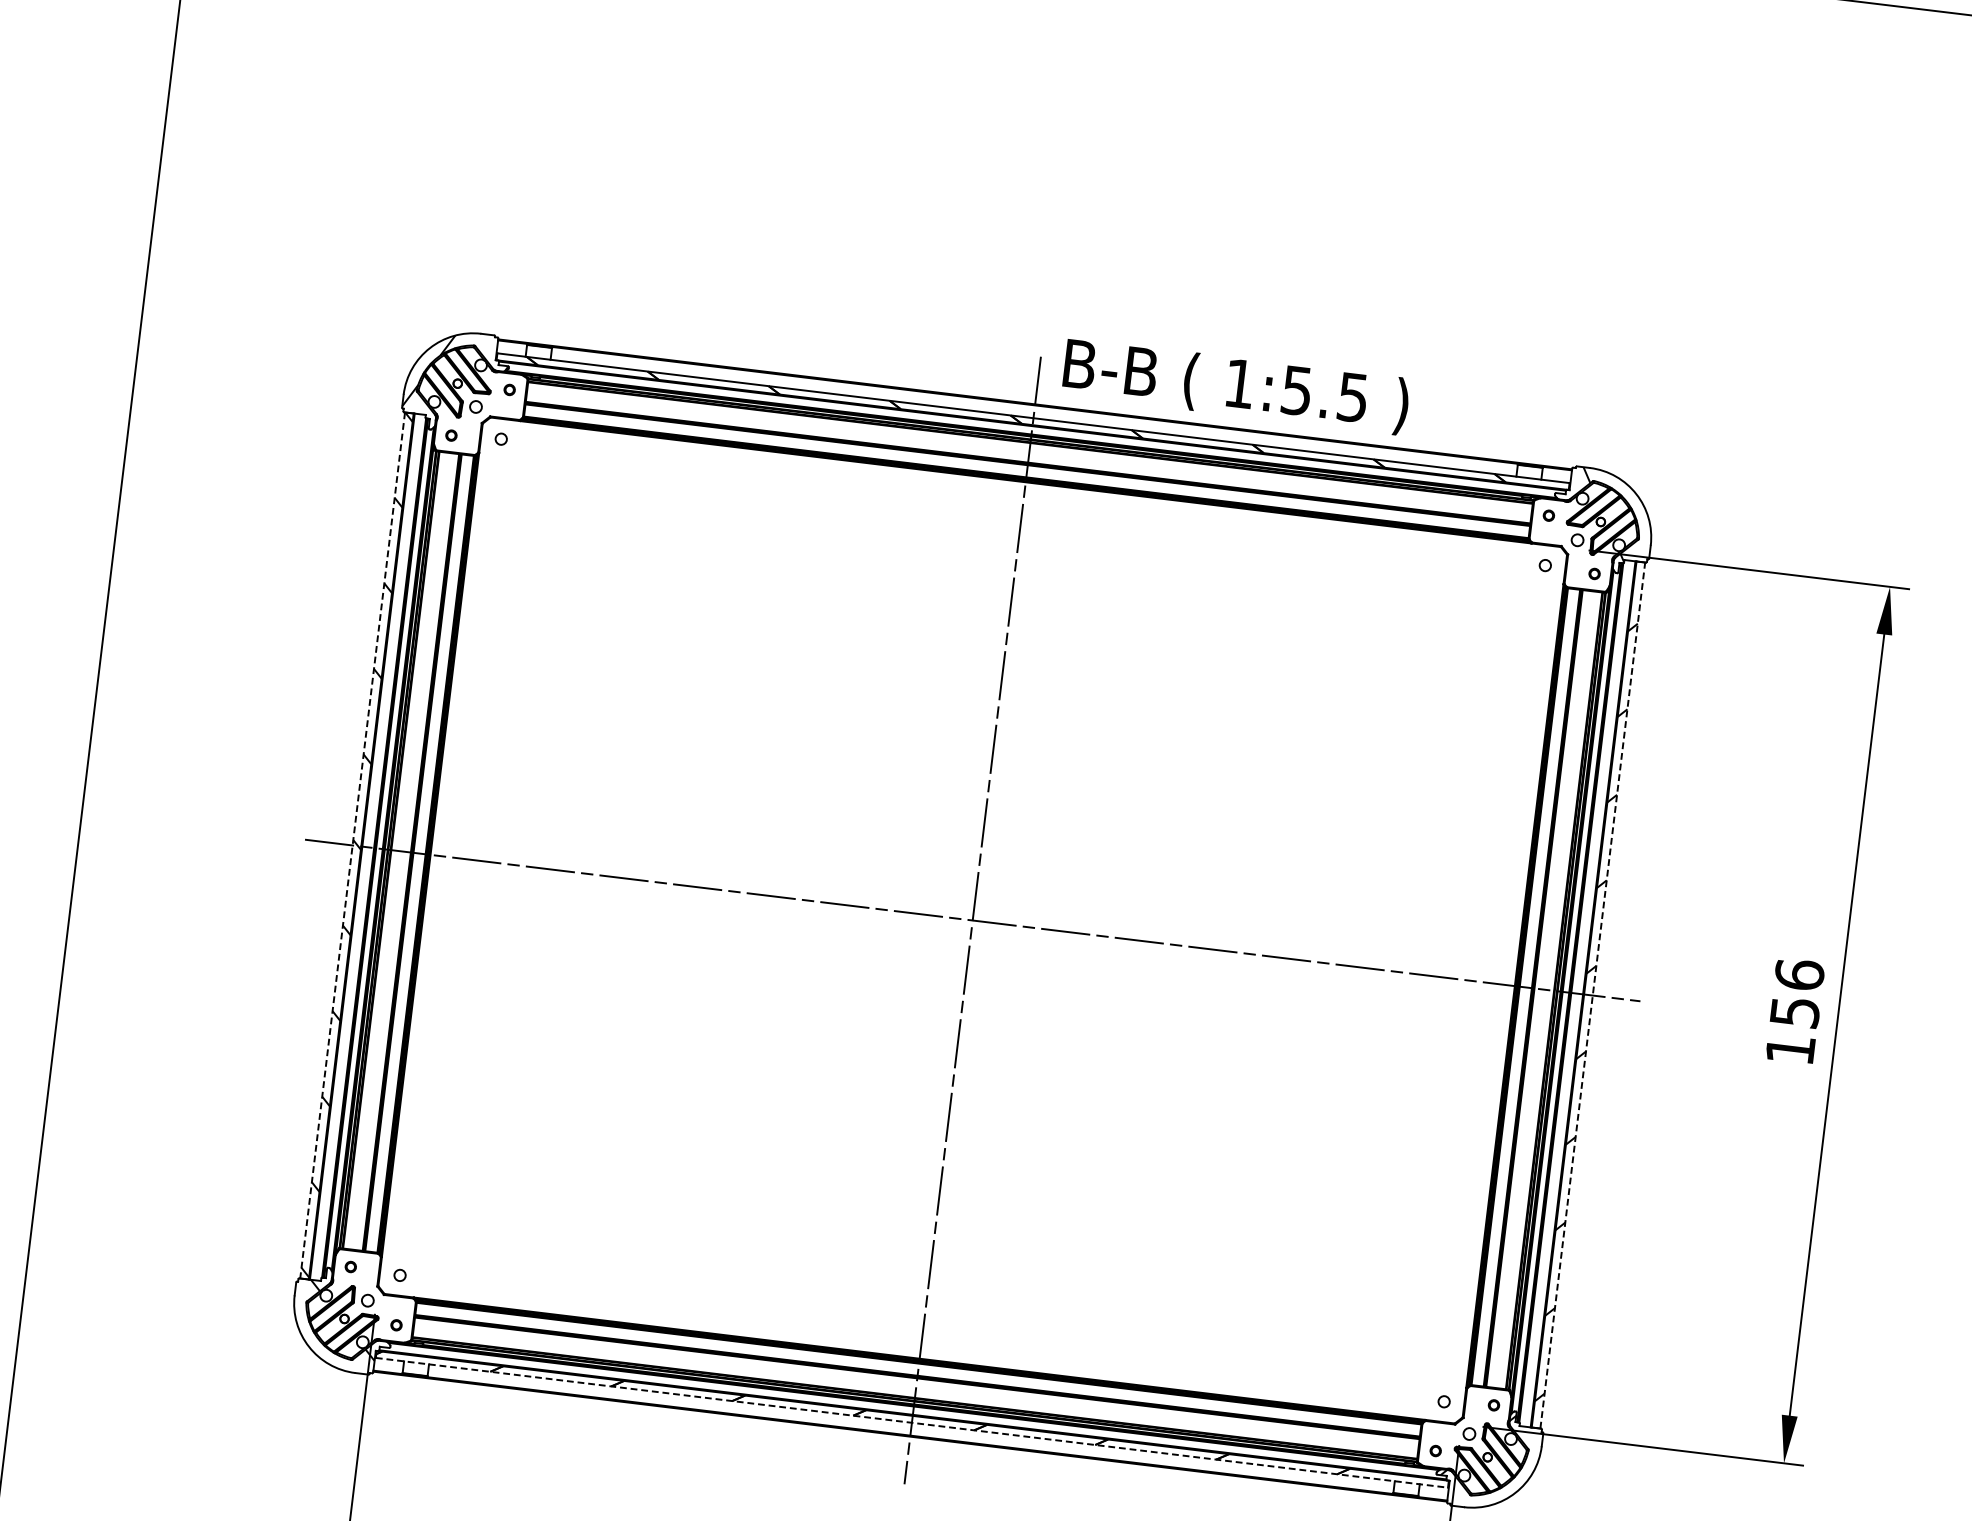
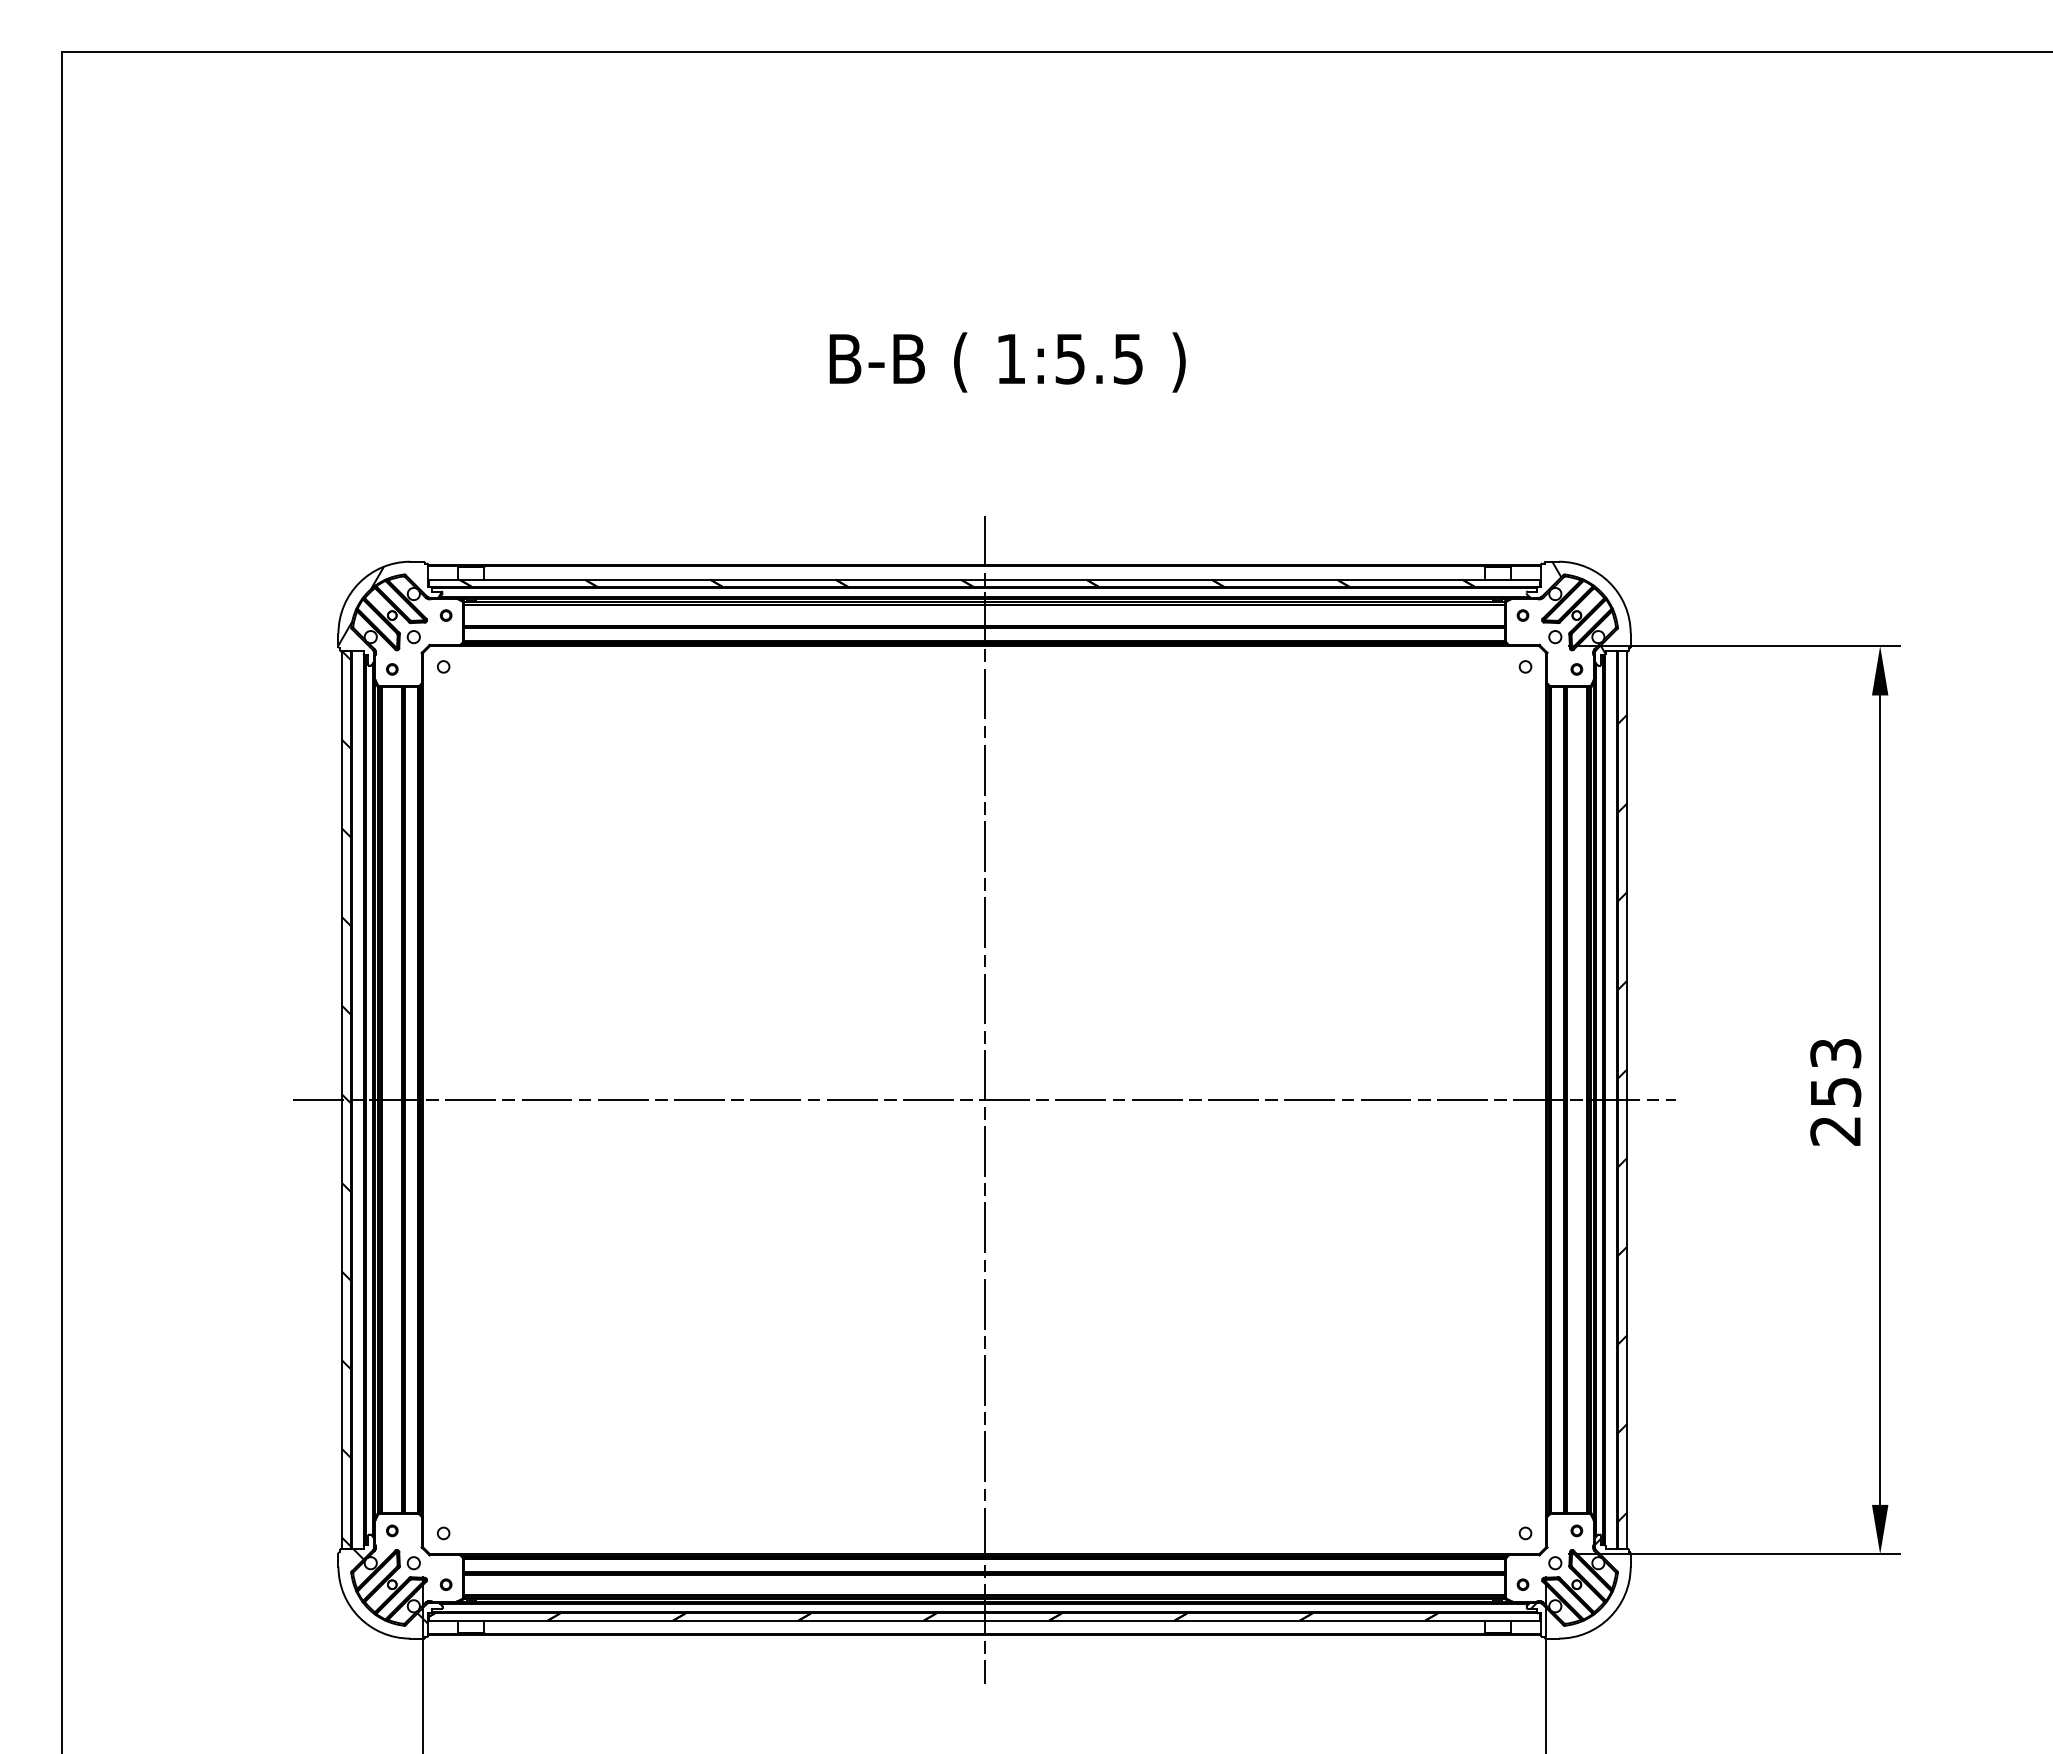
text: (1236, 386) -> (1007, 362), moved
line: (353, 845) -> (342, 1100), dashed -> solid
line: (1593, 995) -> (1627, 1100), dashed -> solid
text: (1794, 1011) -> (1835, 1091), 156 -> 253
line: (912, 1422) -> (985, 1620), dashed -> solid

